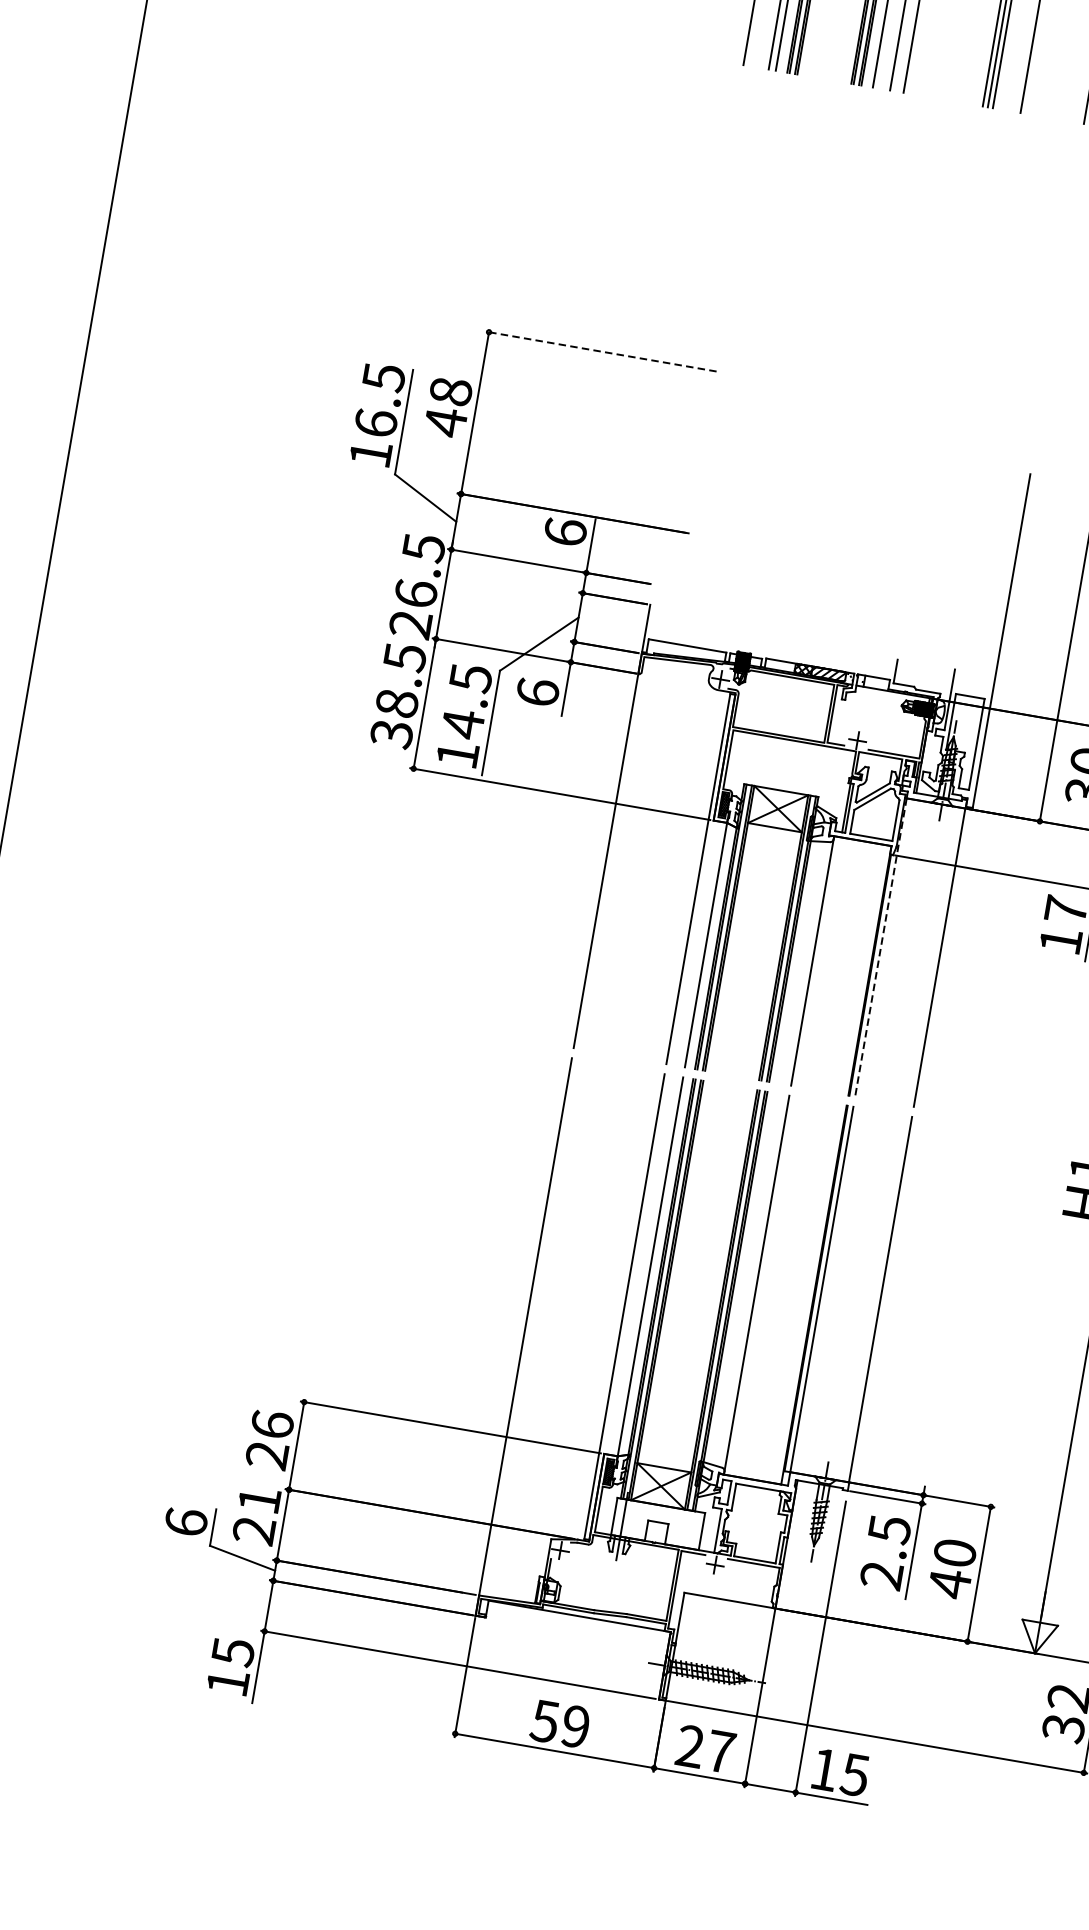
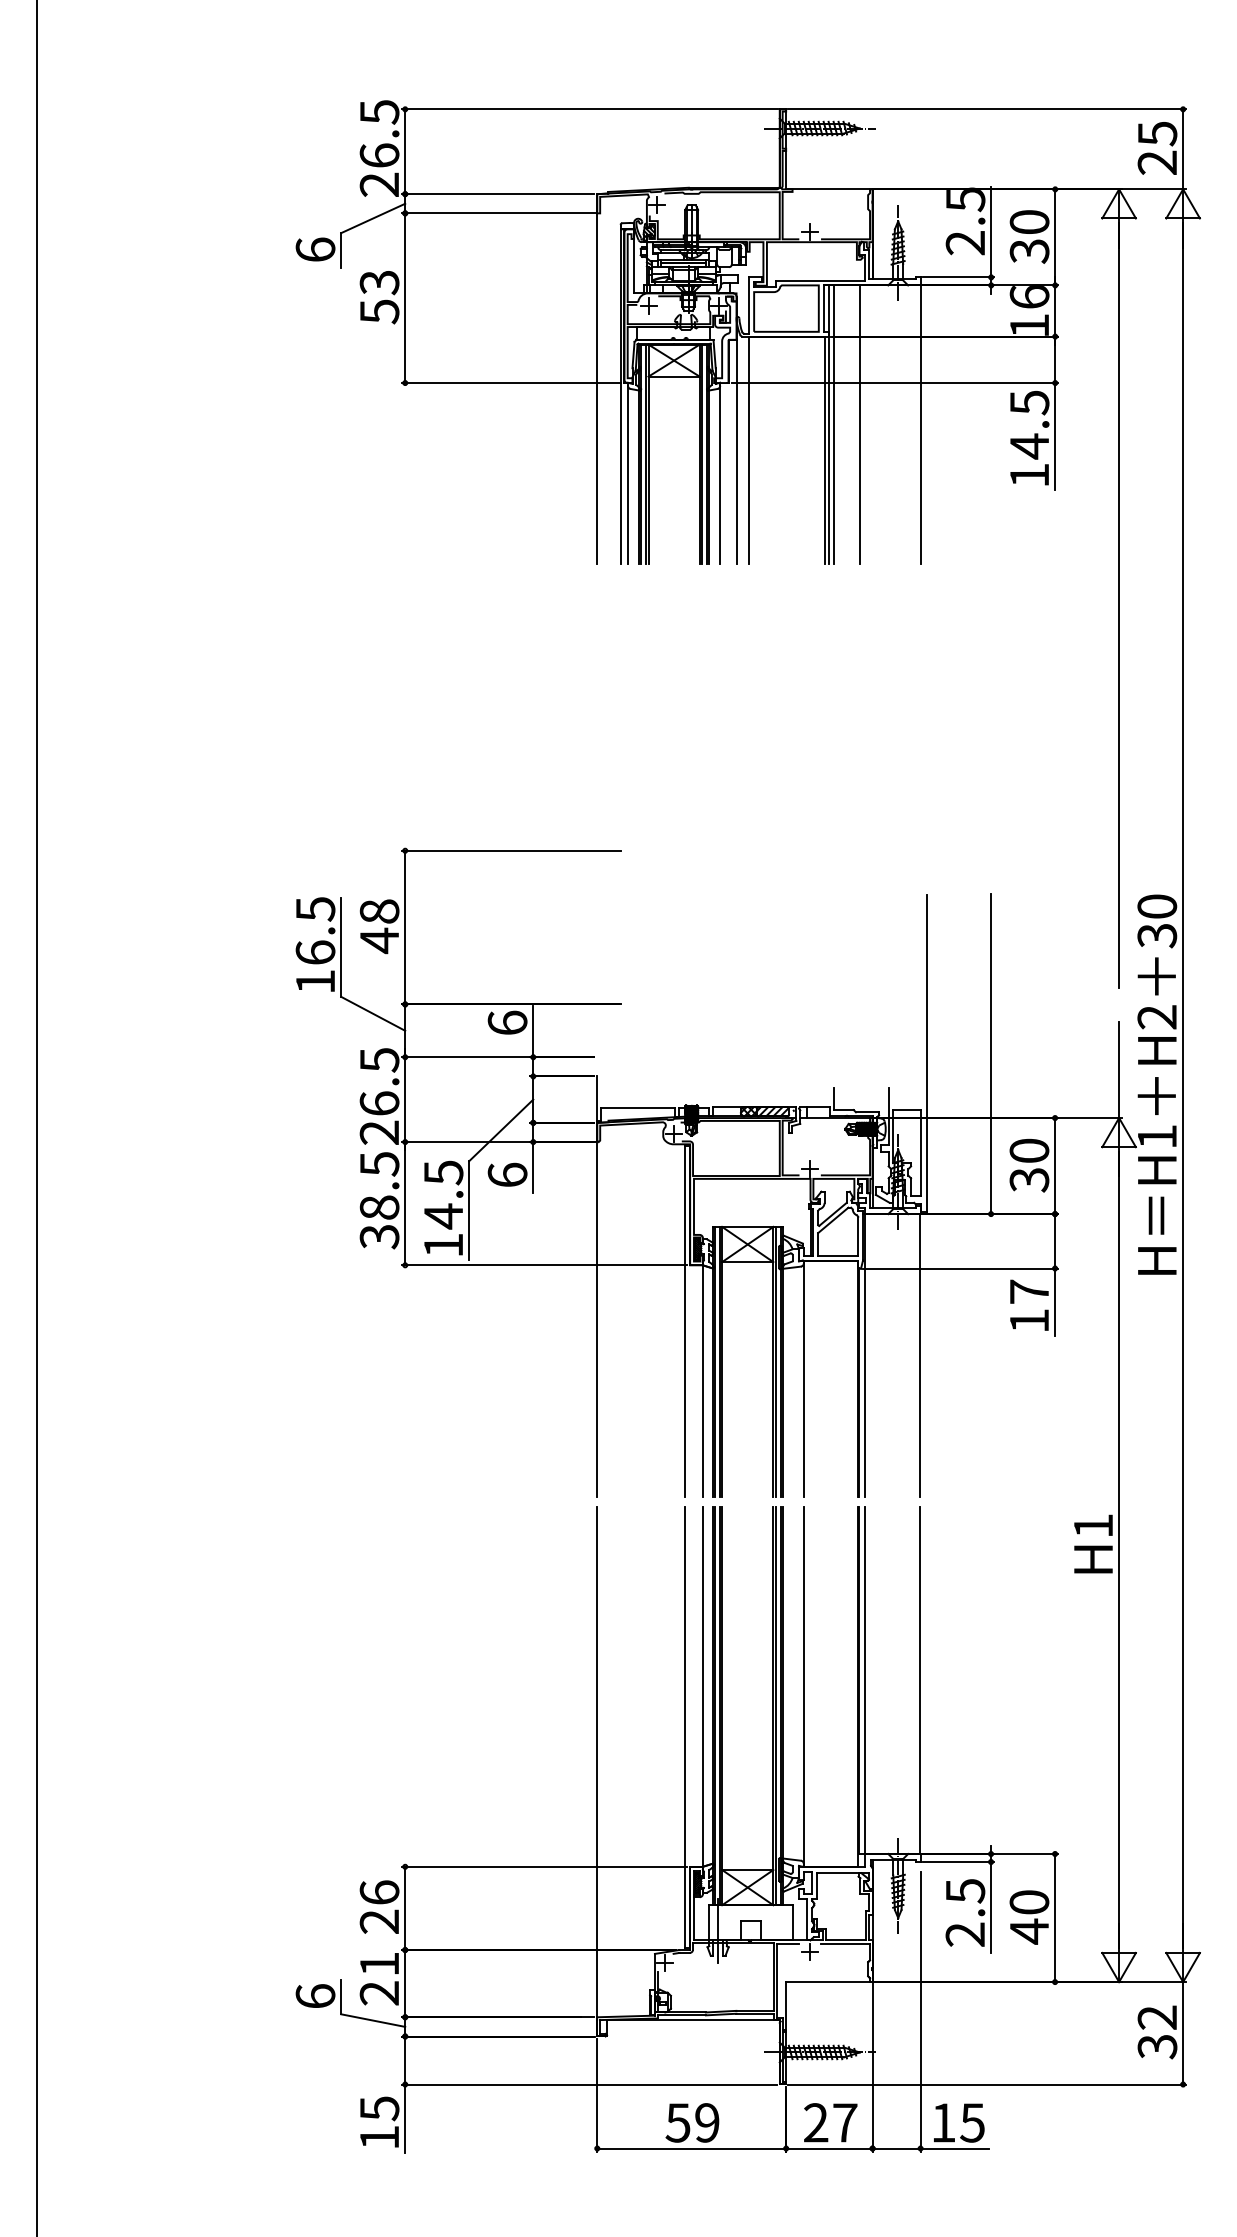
line: (601, 351) -> (511, 850), dashed -> solid
line: (880, 947) -> (864, 1355), dashed -> solid

